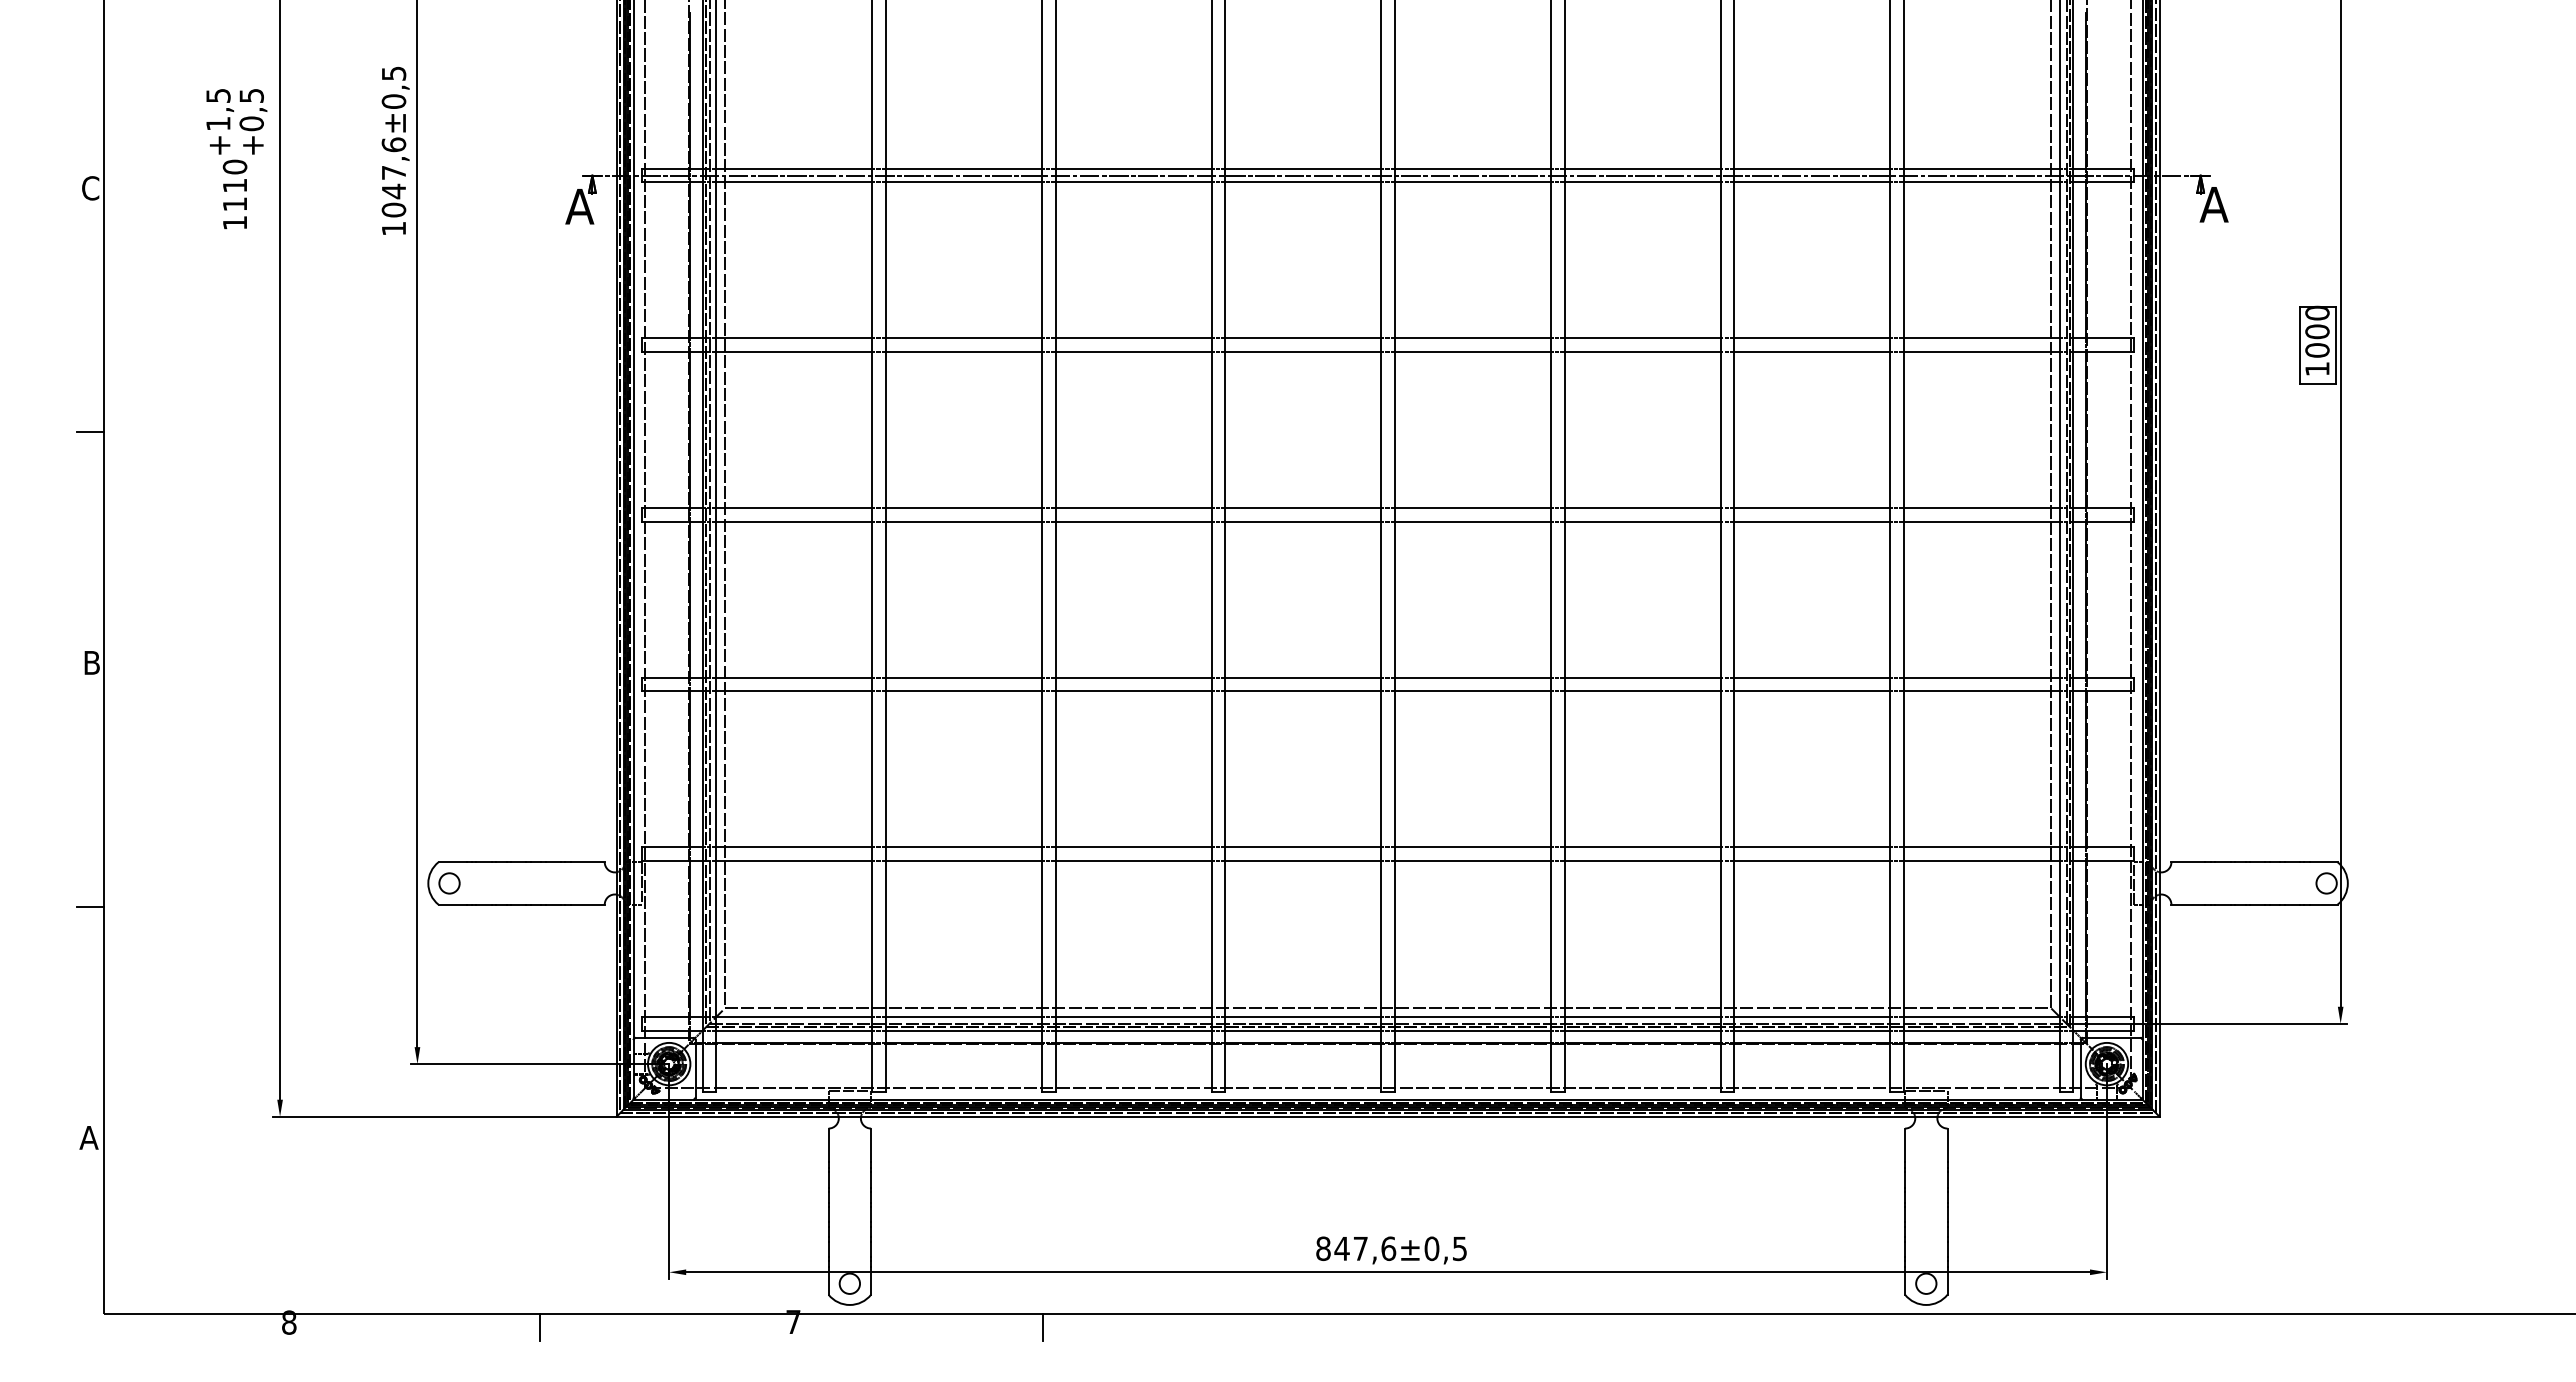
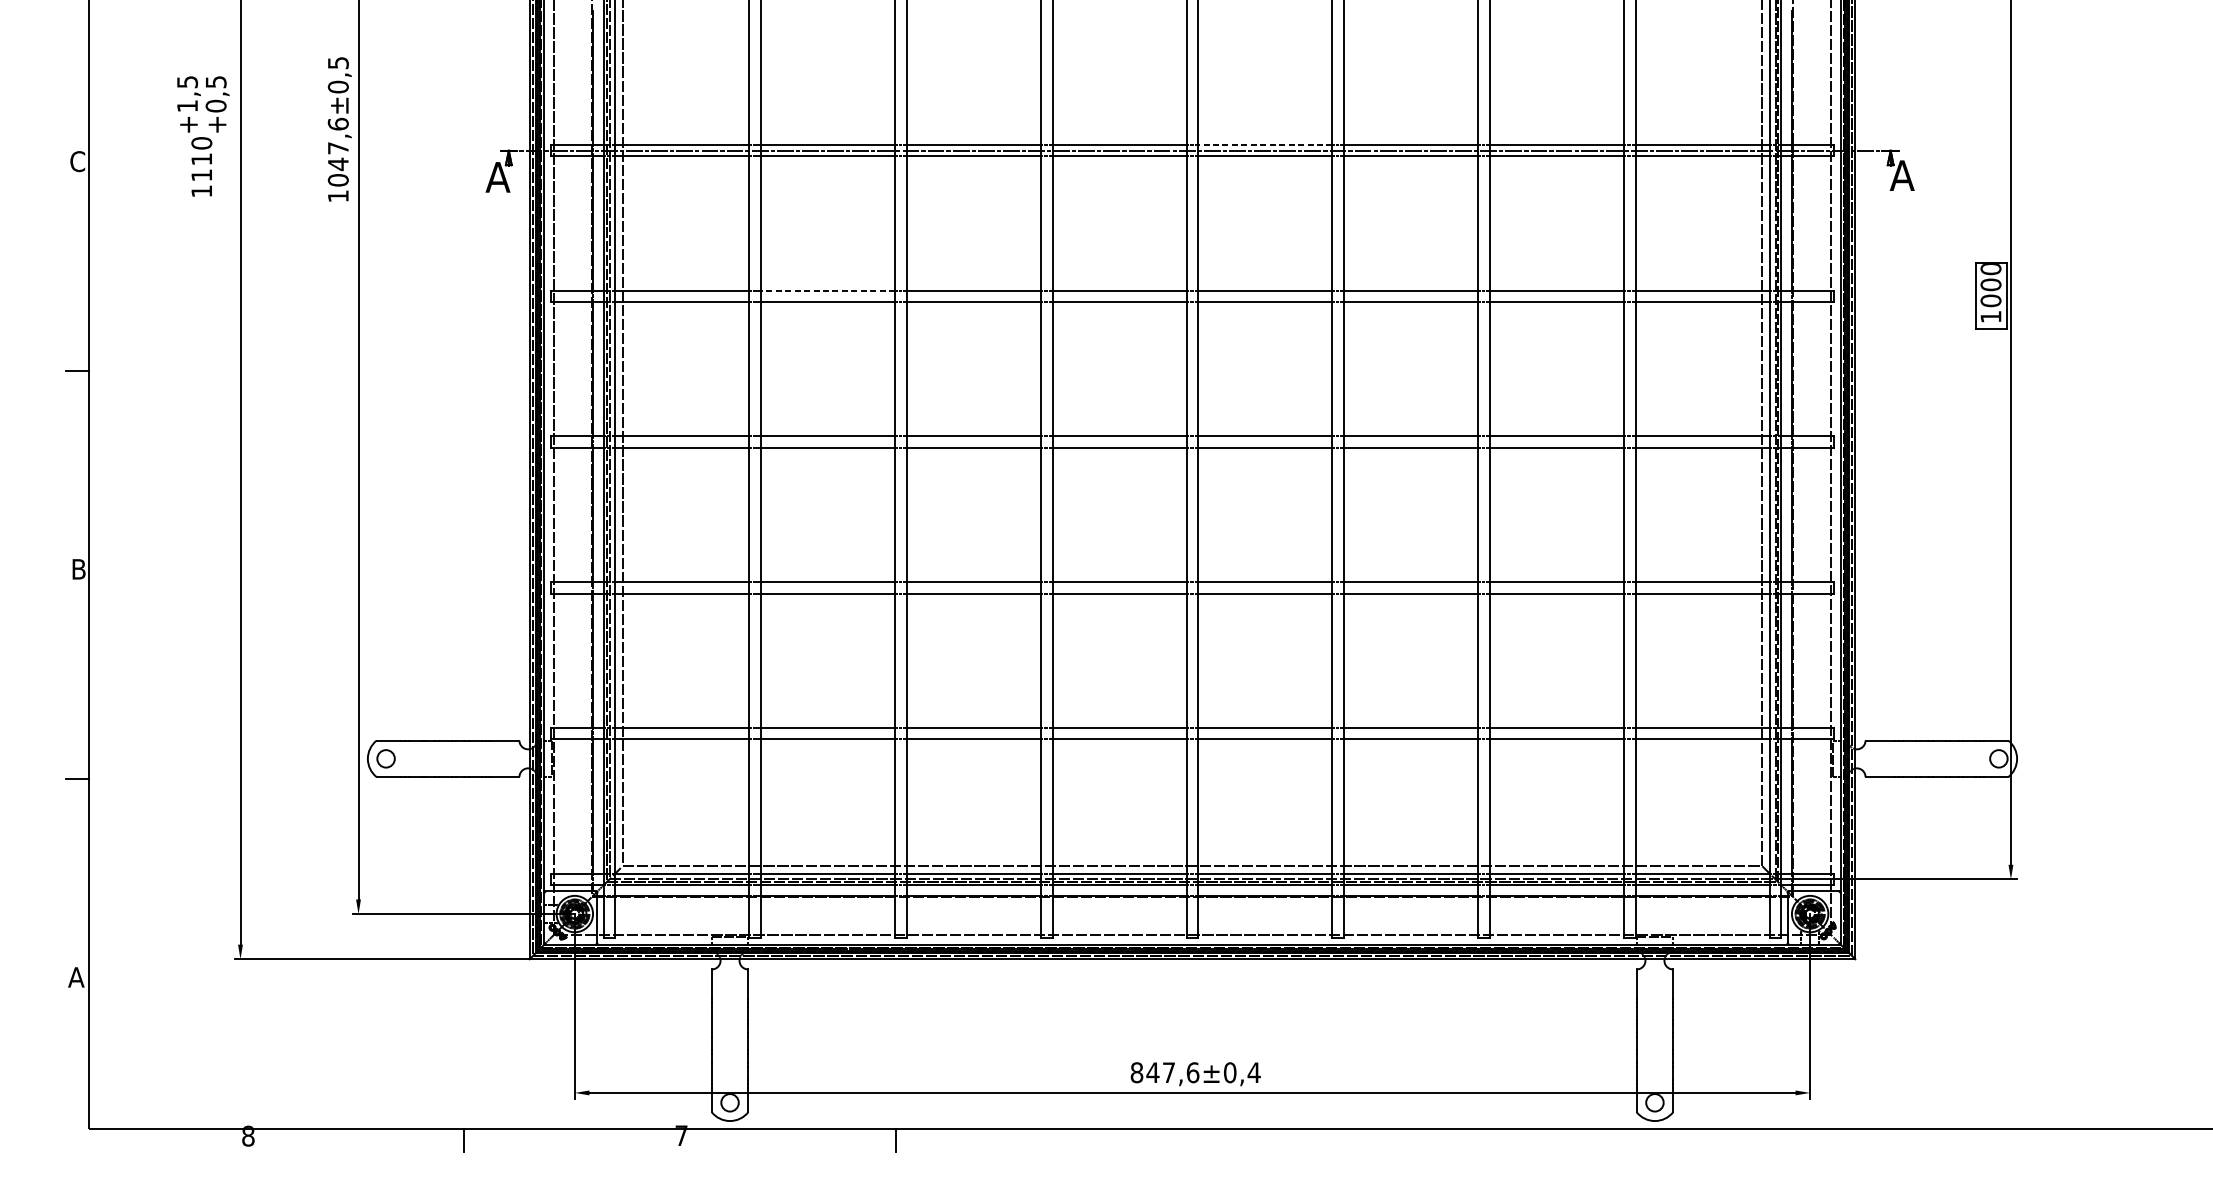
line: (1472, 168) -> (1265, 144), solid -> dashed
line: (963, 338) -> (827, 290), solid -> dashed
text: (1459, 1249) -> (1253, 1073), ±0,5 -> ±0,4

